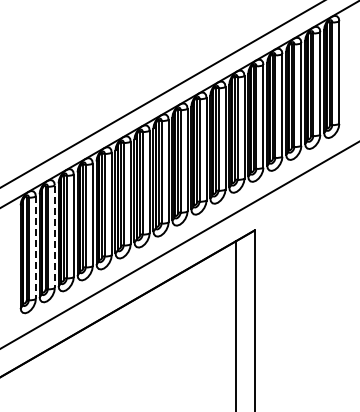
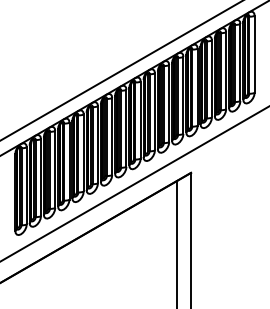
line: (54, 237) -> (40, 178), dashed -> solid
line: (35, 248) -> (26, 186), dashed -> solid

